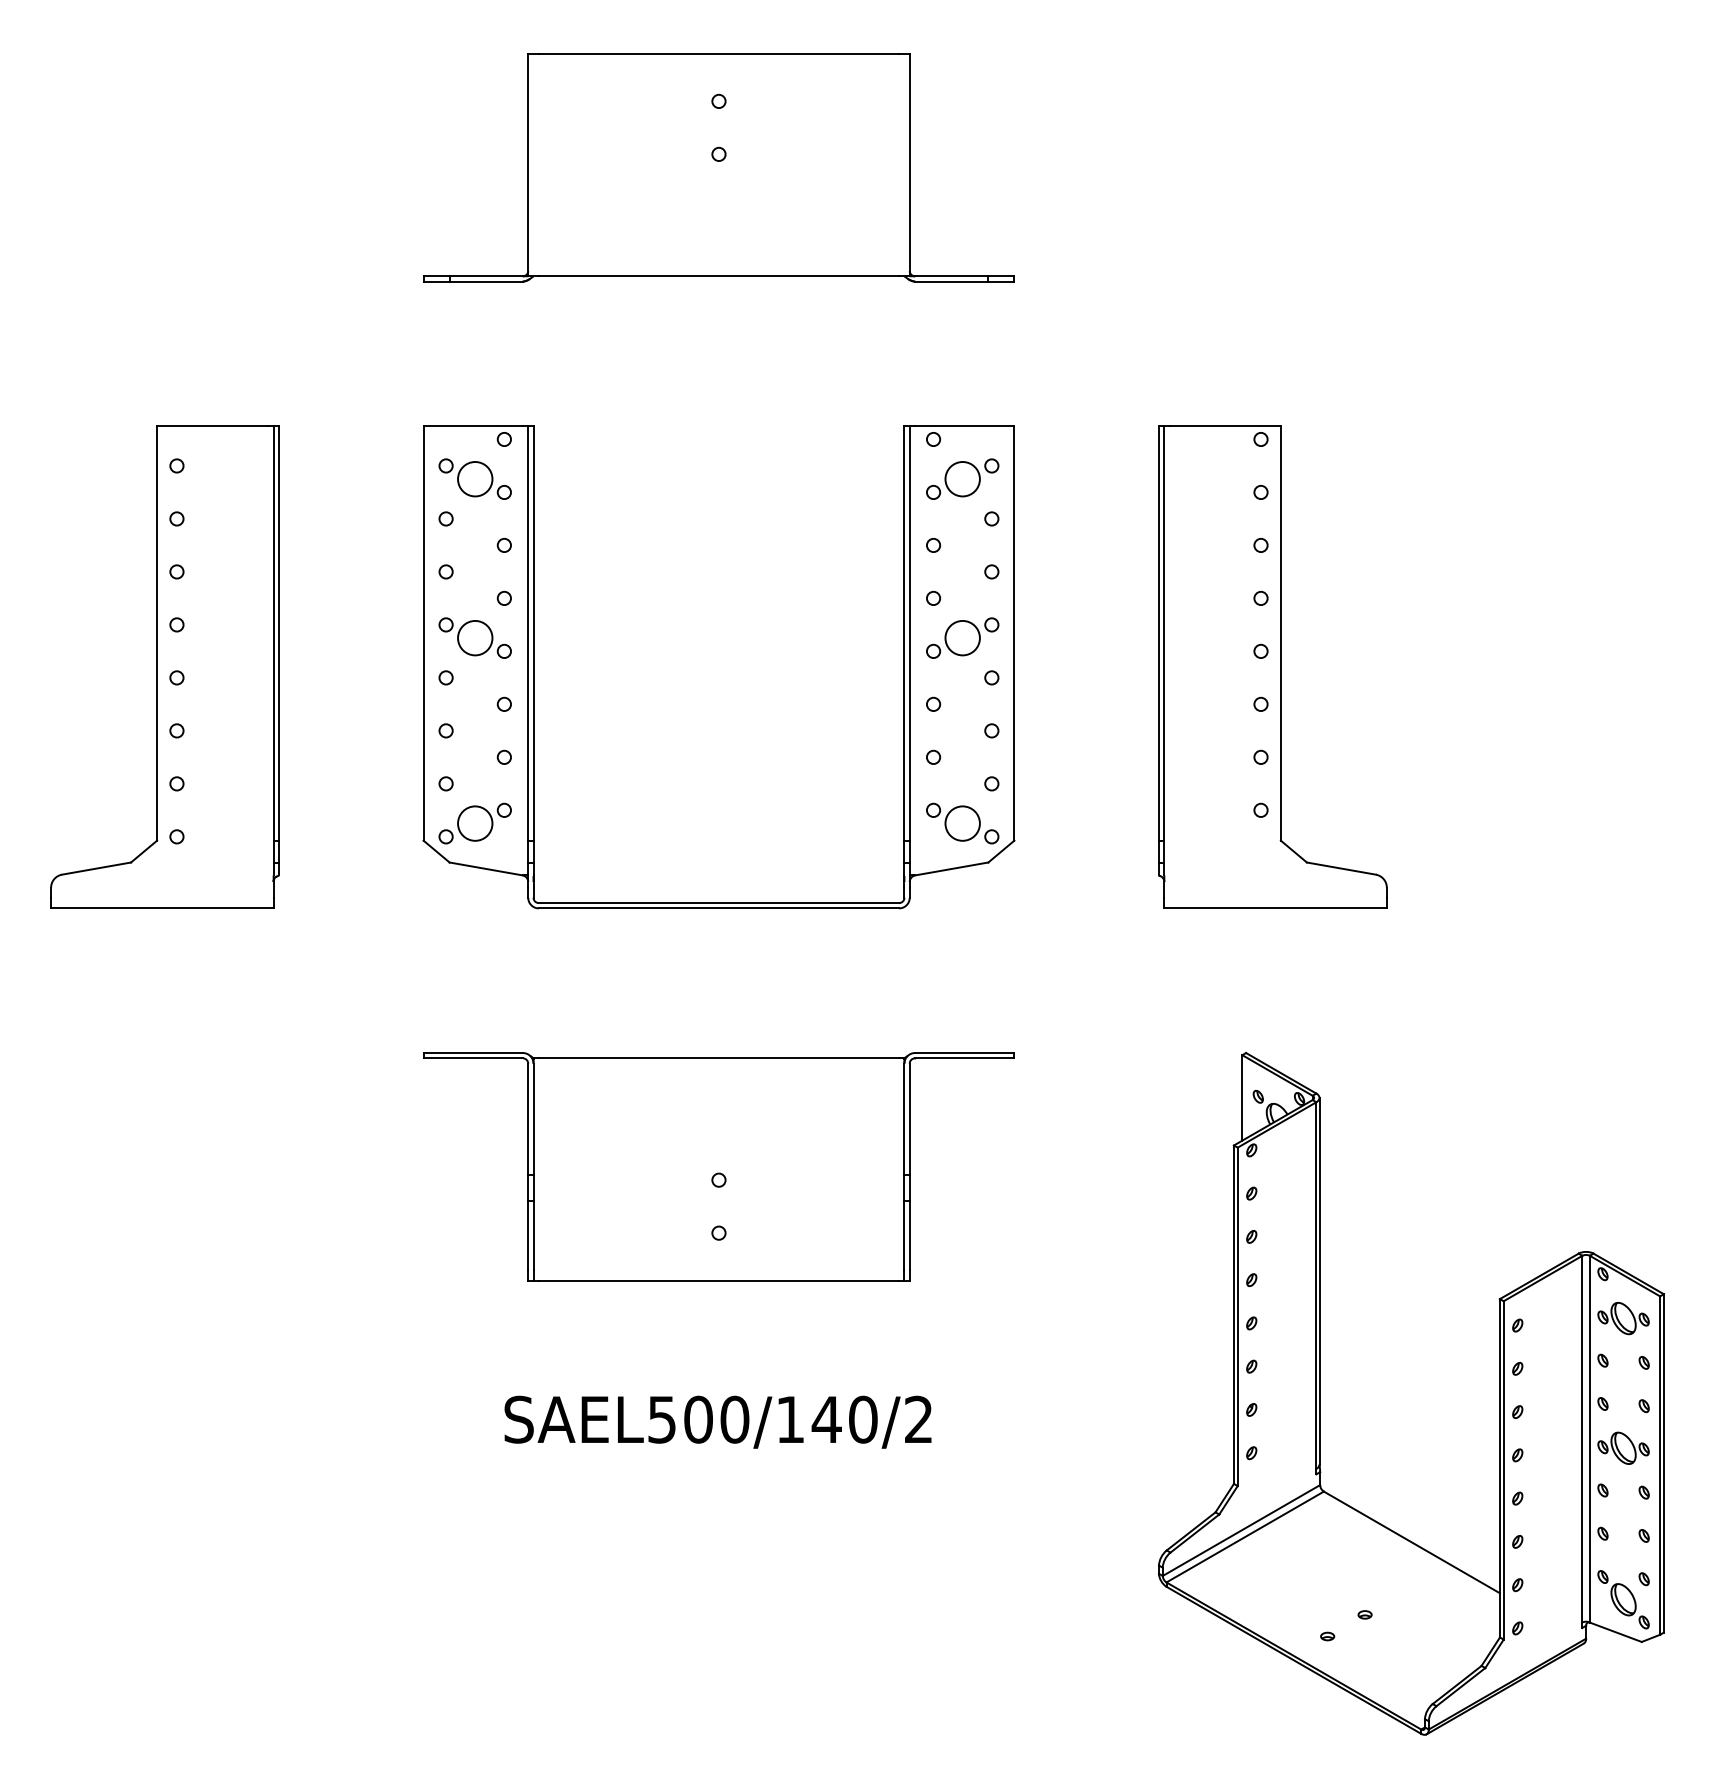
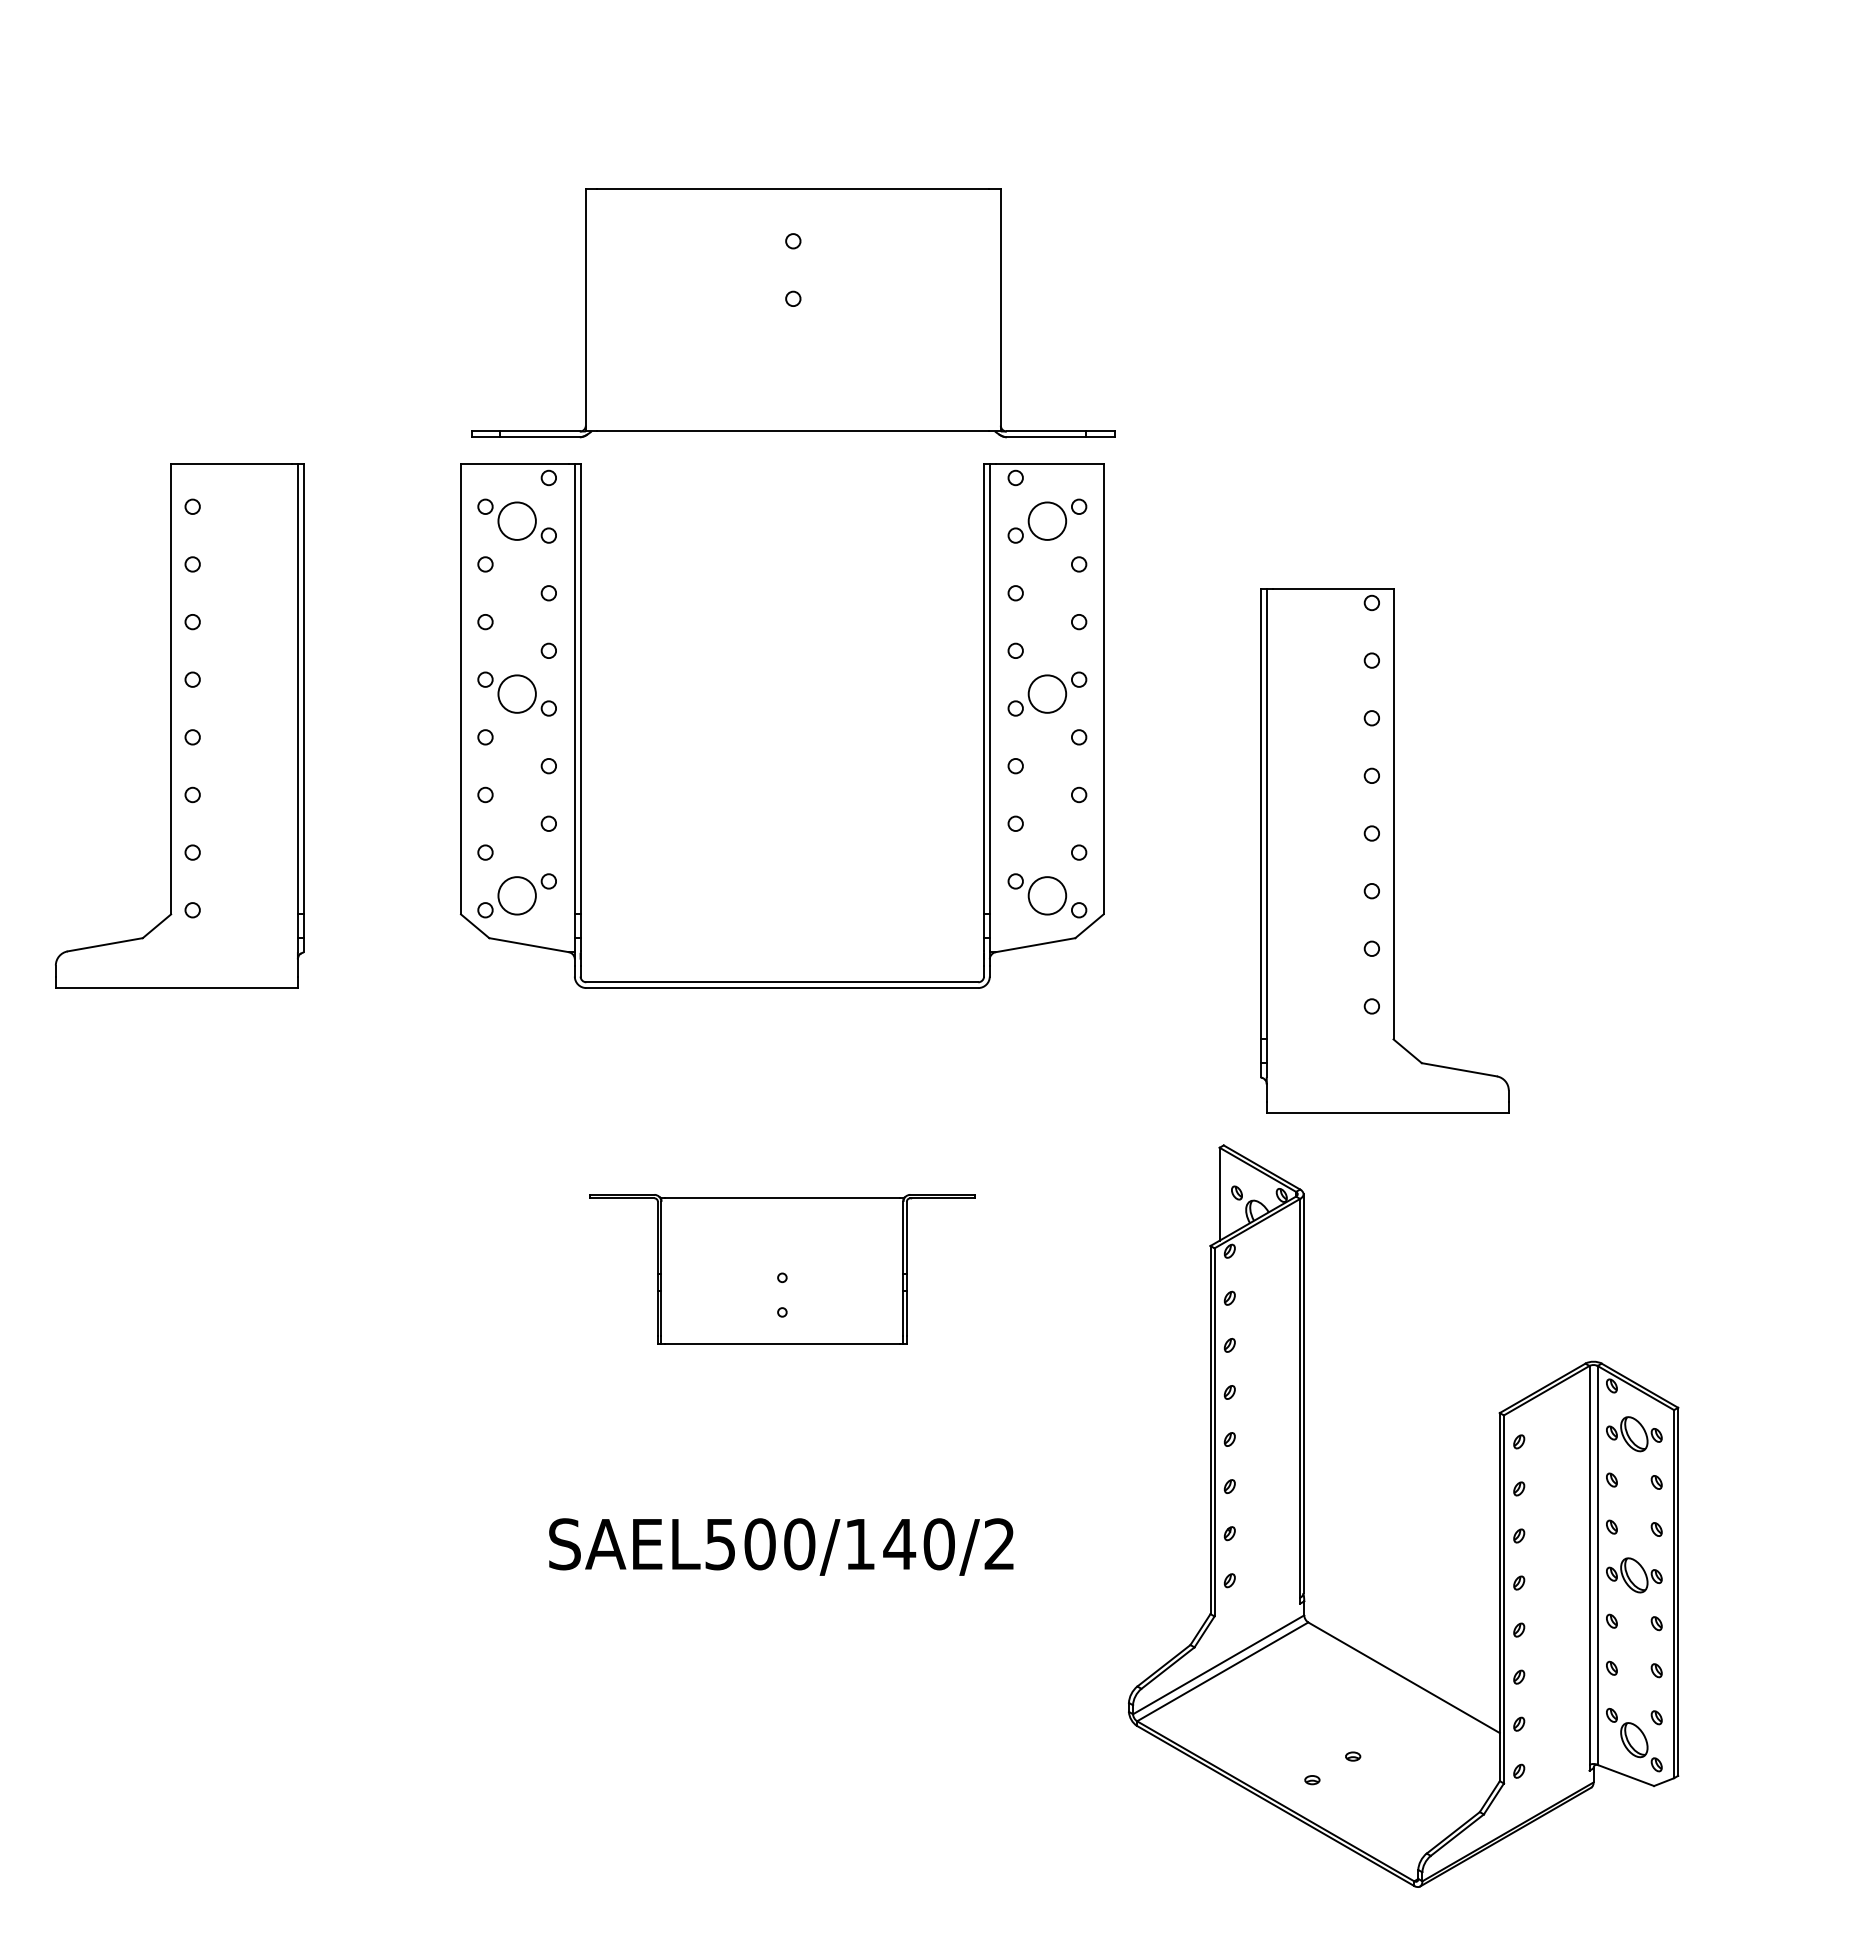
part: (719, 167) -> (793, 313), moved
part: (1272, 667) -> (1384, 850), moved
part: (719, 1166) -> (782, 1268), size x0.6
part: (1499, 1393) -> (1499, 1515), moved

